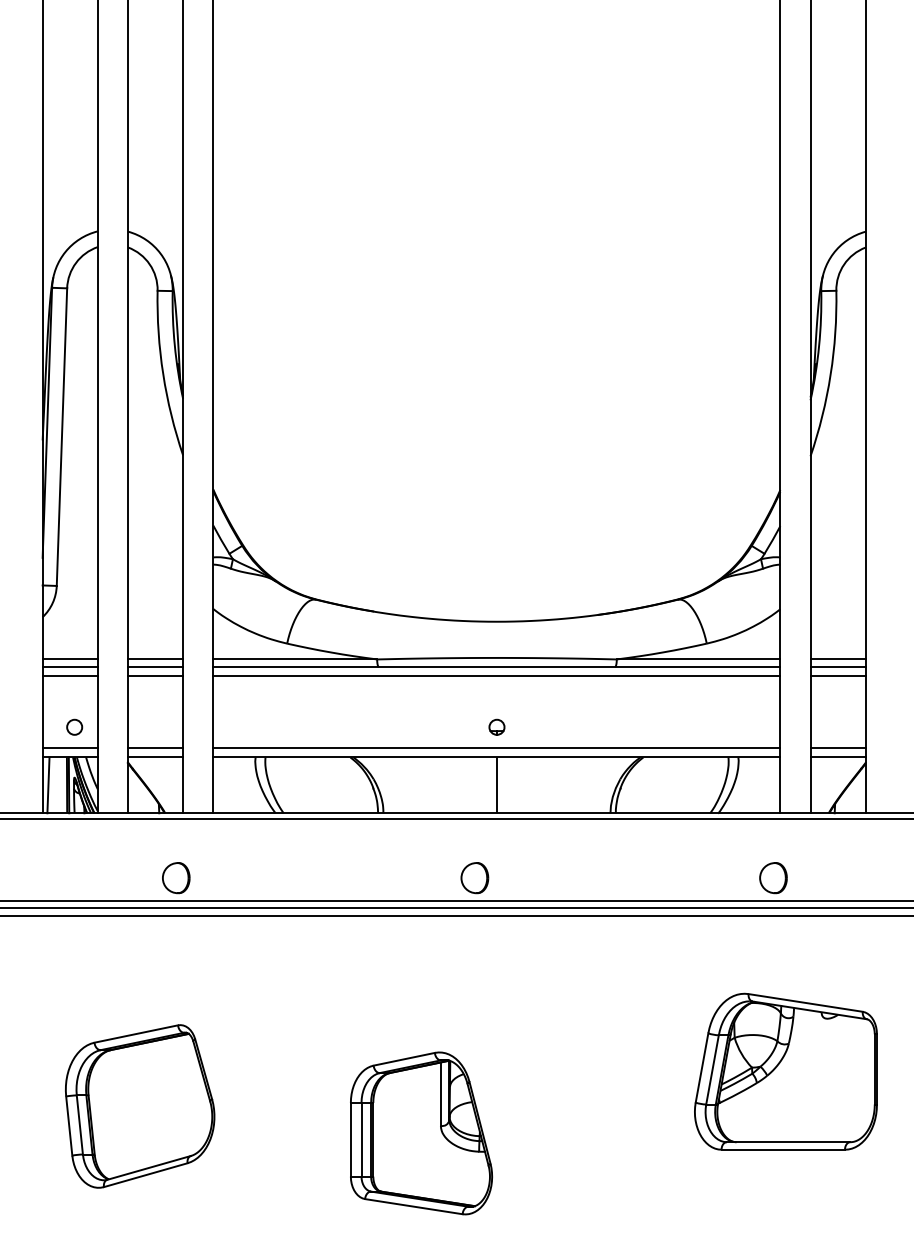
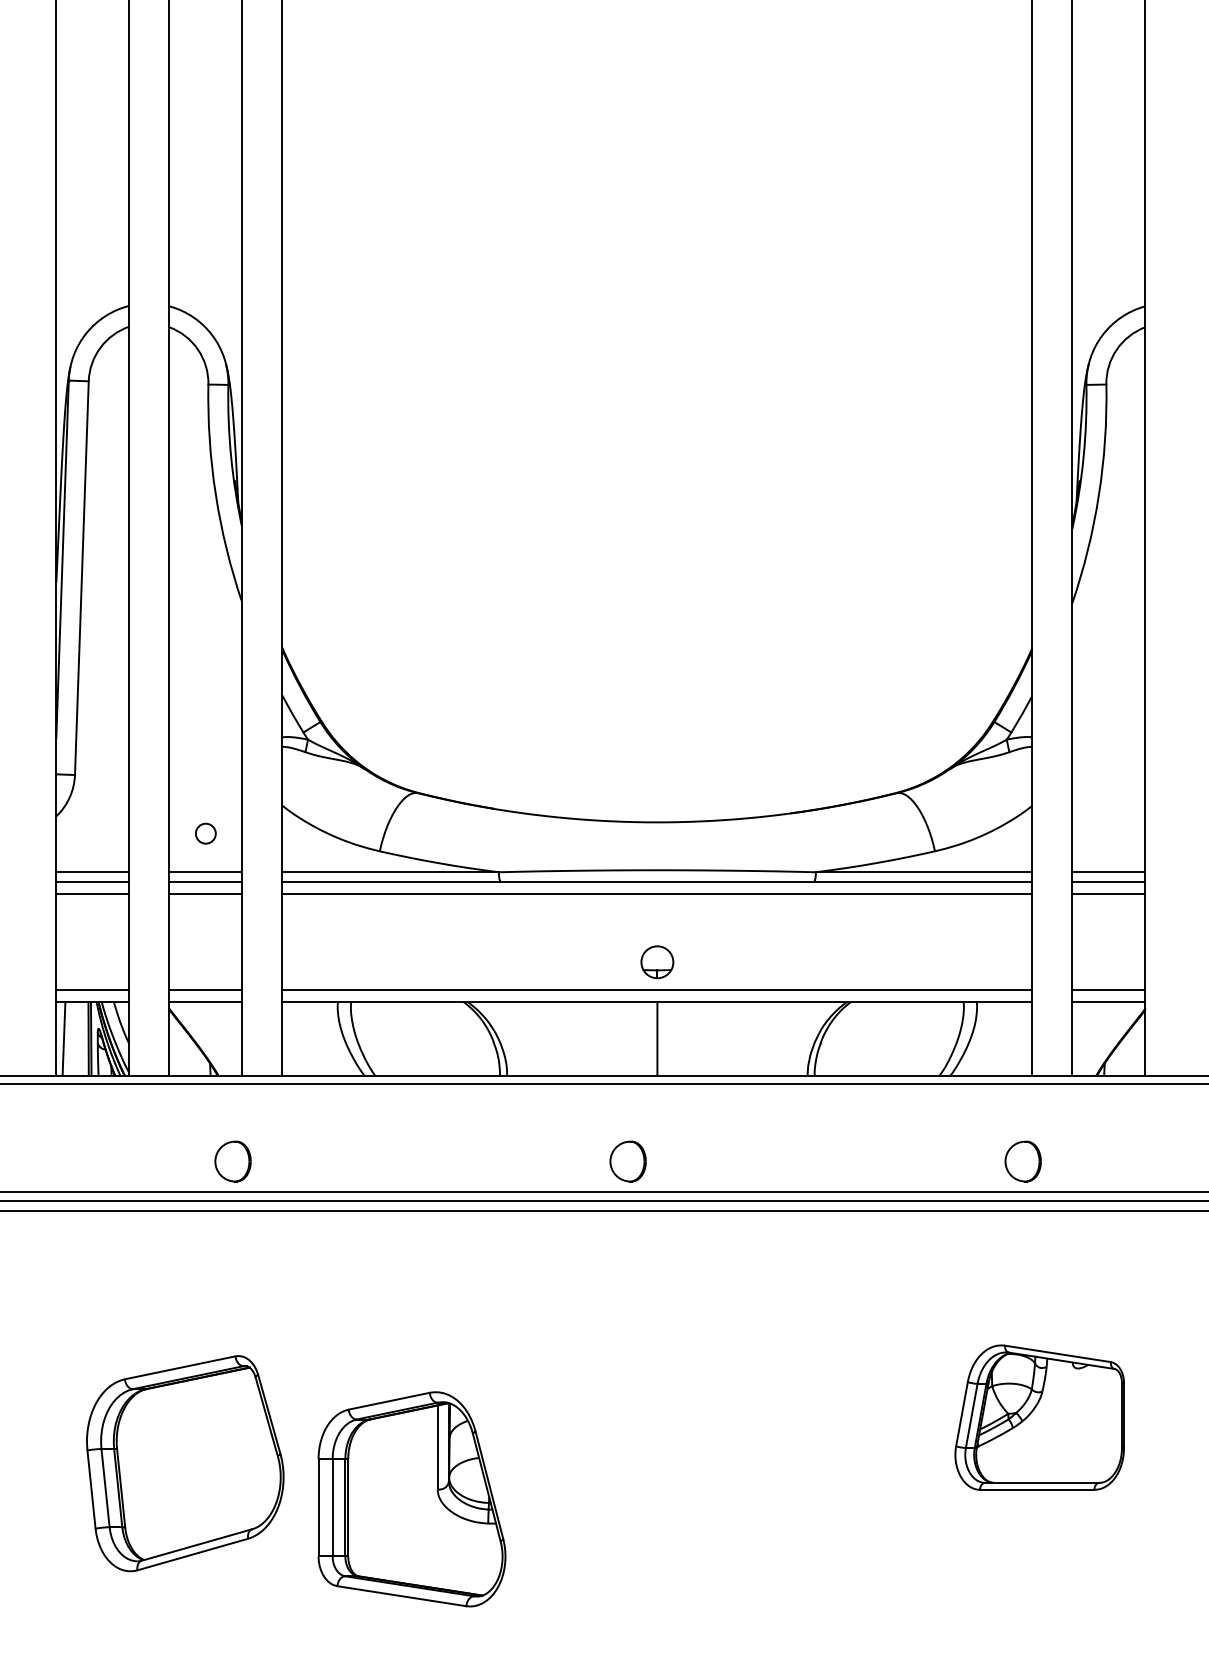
circle: (74, 726) -> (205, 832), moved
part: (496, 726) -> (656, 960), size x1.6
part: (785, 1071) -> (1039, 1417), size x0.7
part: (421, 1133) -> (412, 1499), moved

